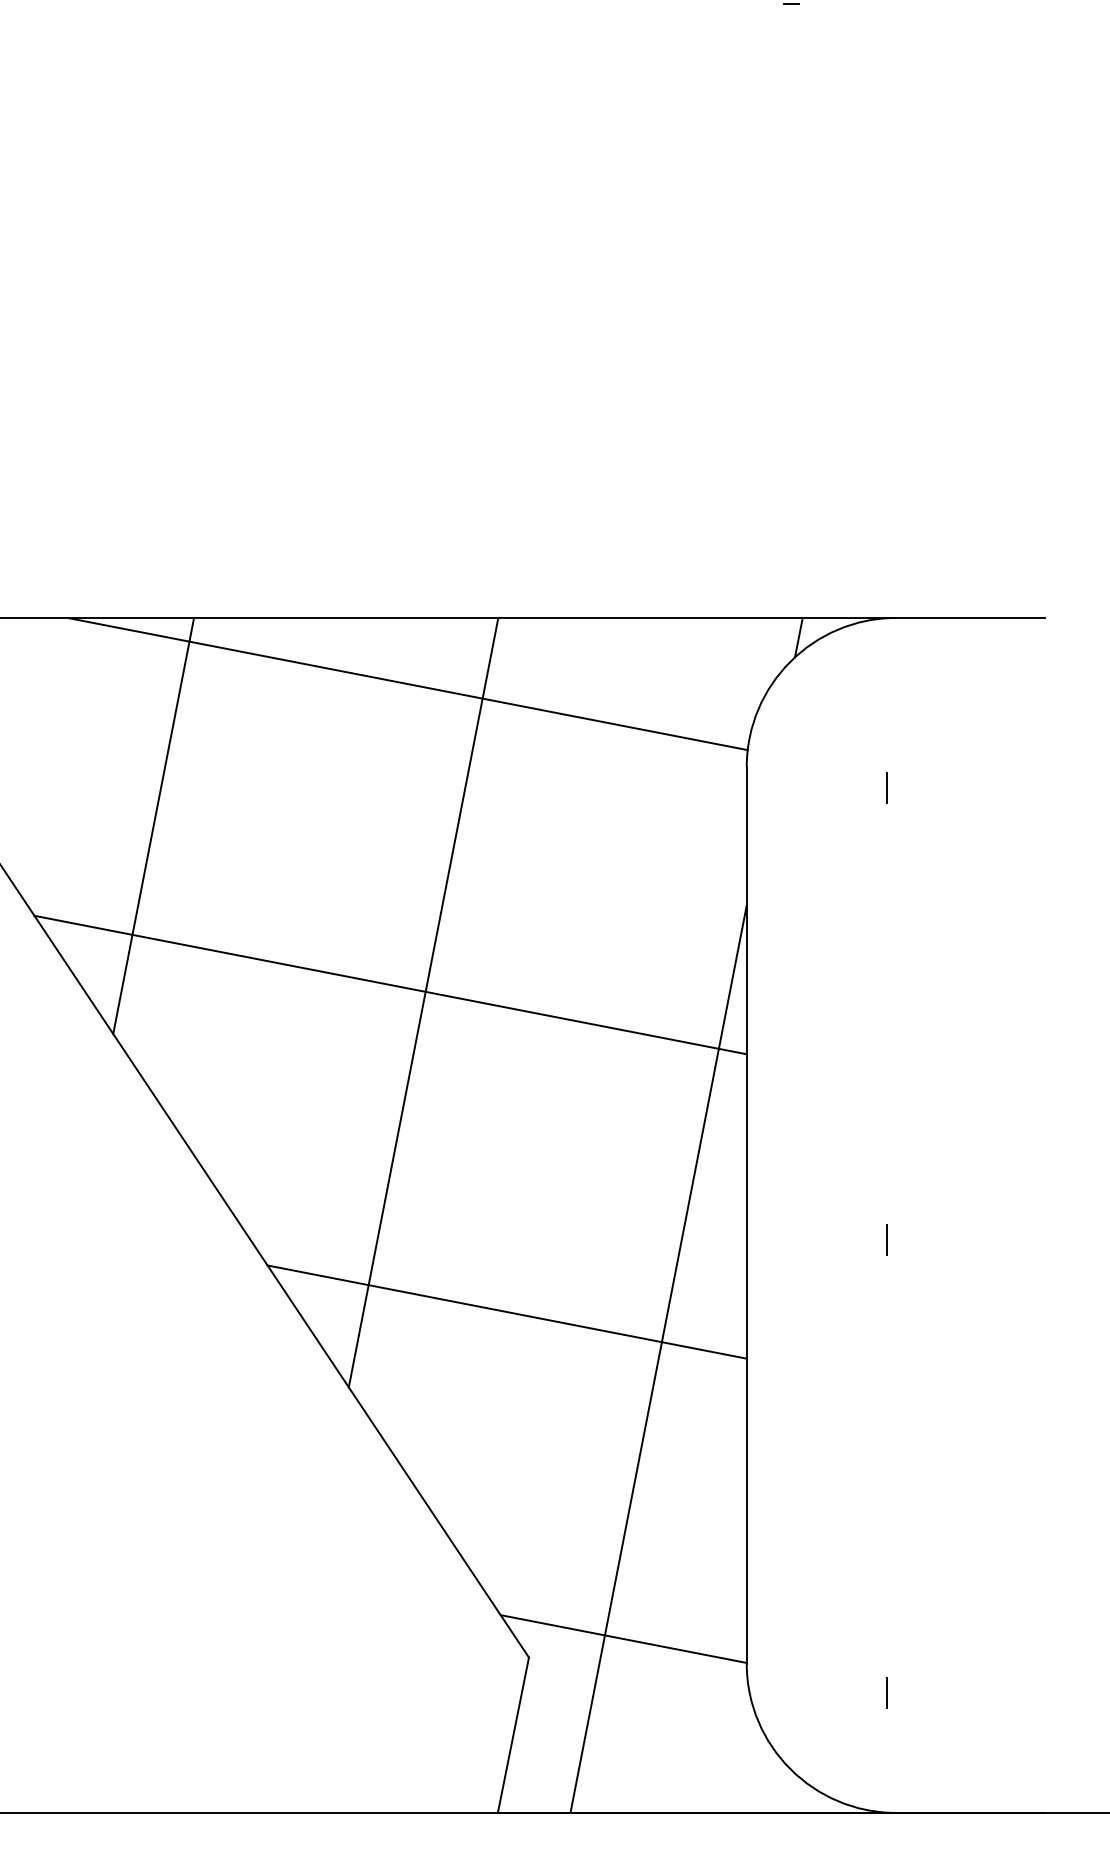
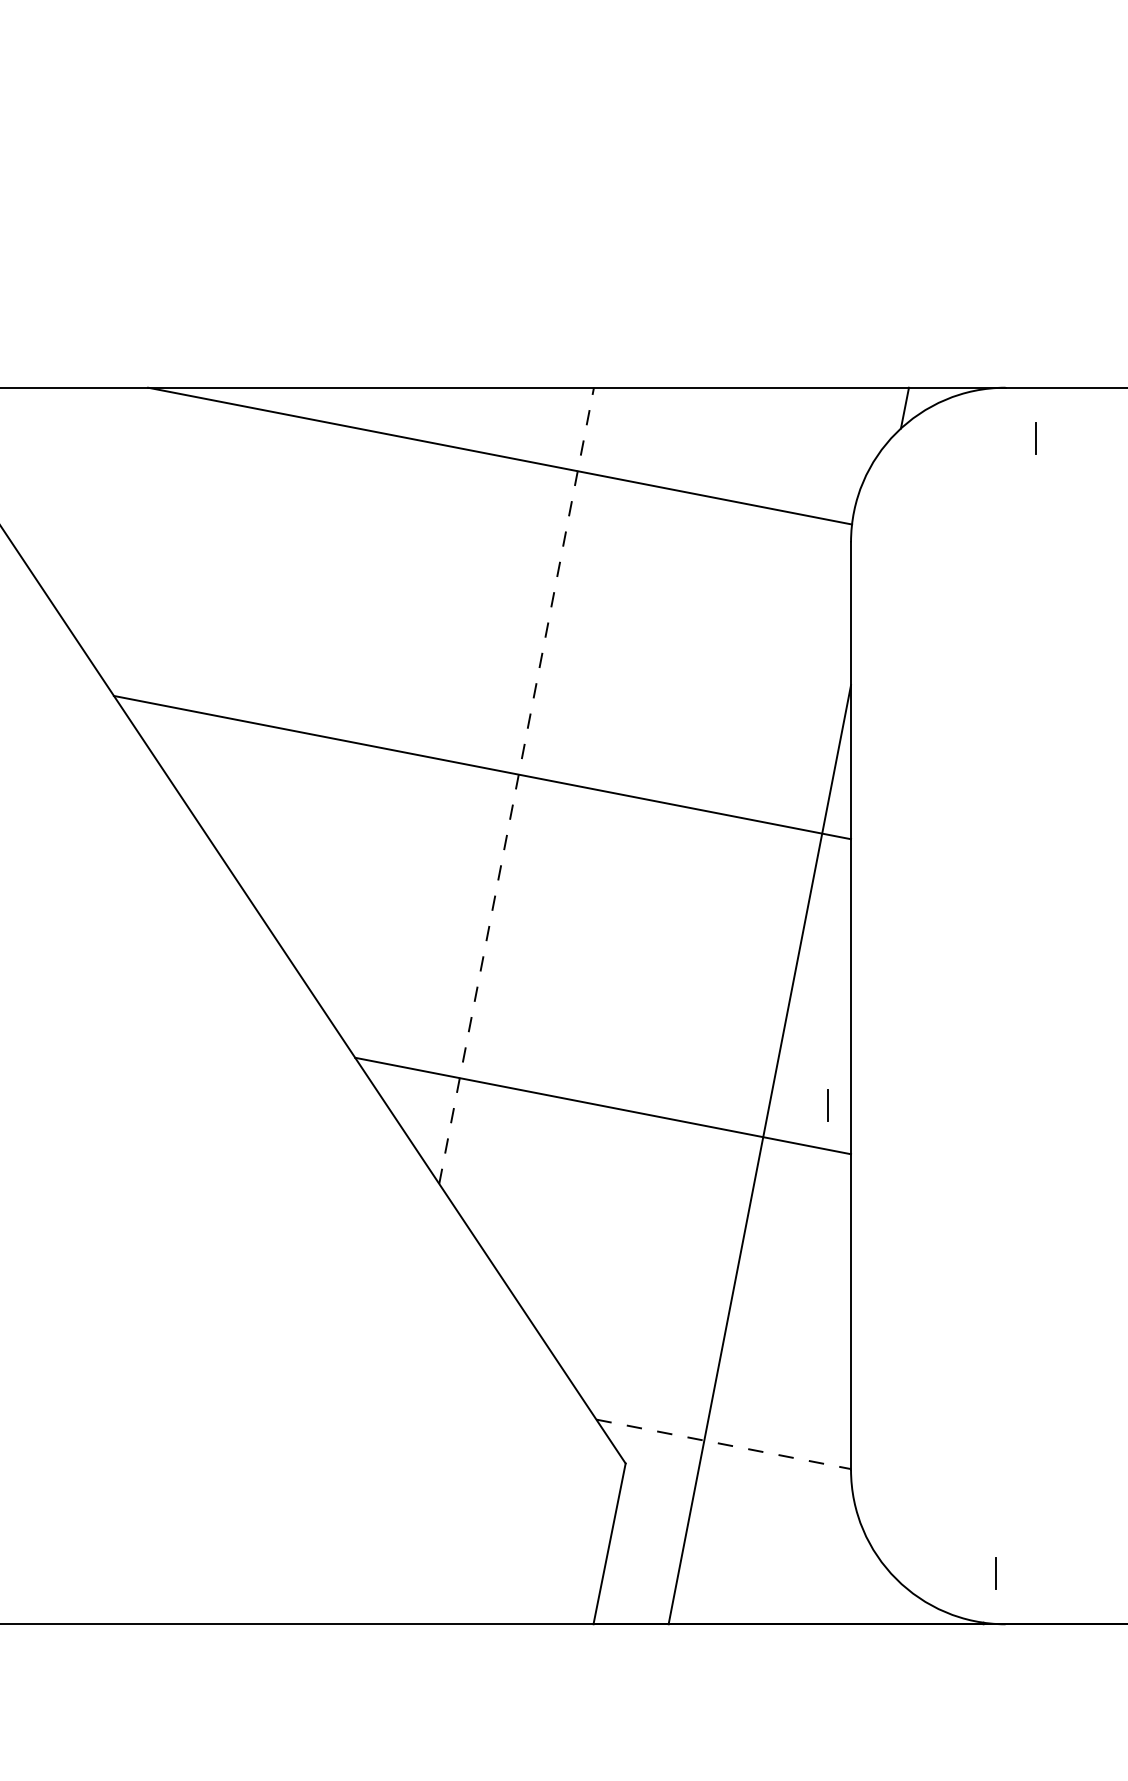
line: (886, 787) -> (1034, 437), moved
line: (153, 825) -> (237, 602), removed
line: (423, 1002) -> (516, 785), solid -> dashed
line: (886, 1239) -> (826, 1104), moved
line: (624, 1639) -> (724, 1444), solid -> dashed
line: (886, 1692) -> (995, 1573), moved

